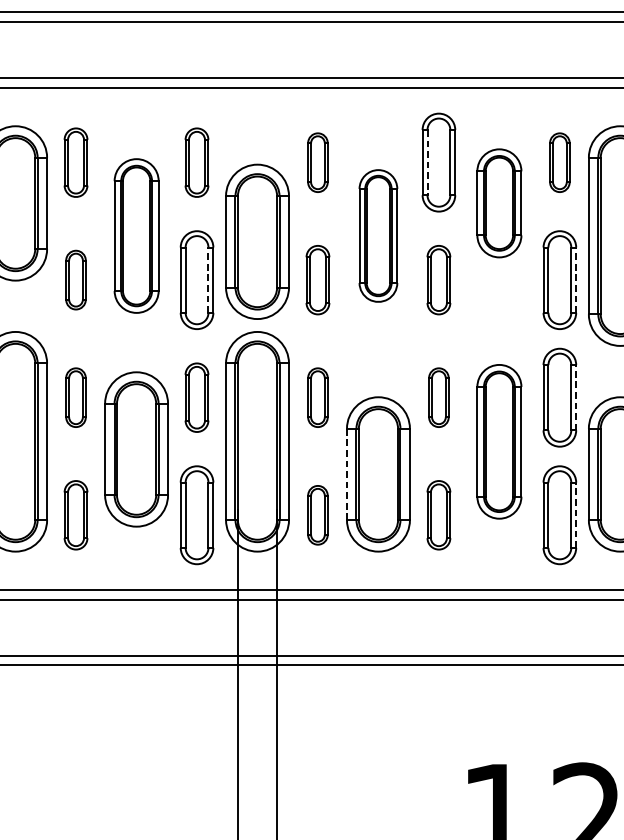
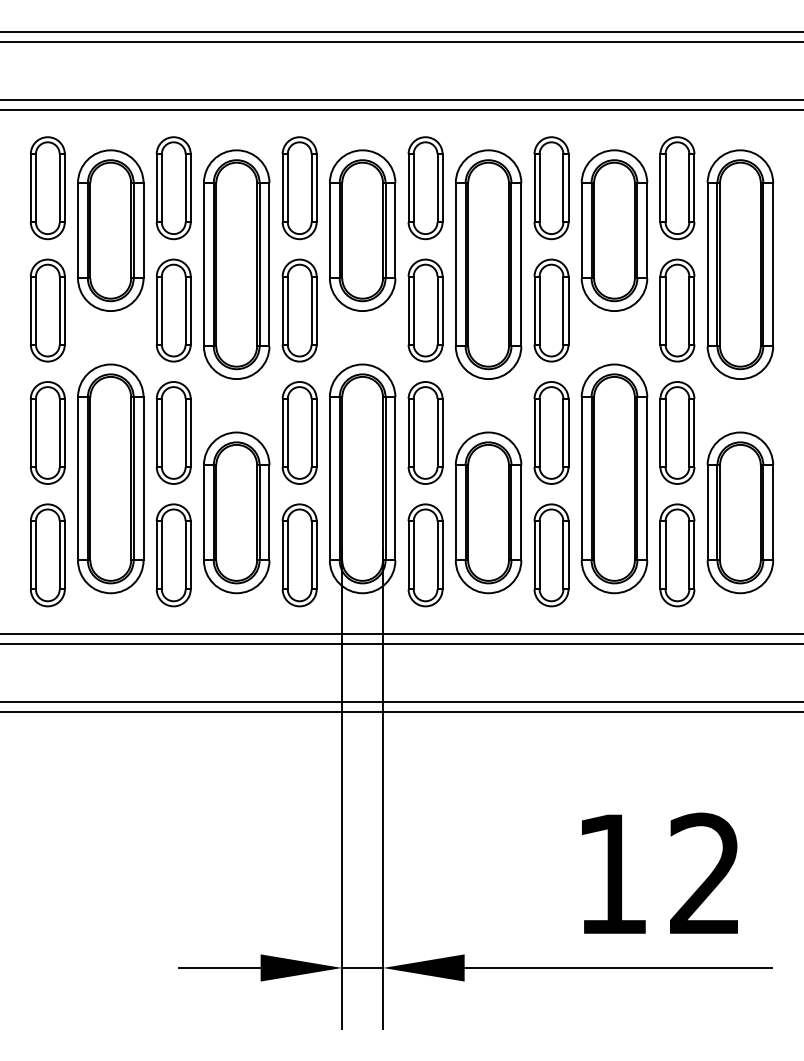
part: (75, 162) -> (173, 188), size x1.43
part: (196, 162) -> (299, 188), size x1.43
part: (317, 162) -> (425, 188), size x1.67
line: (427, 162) -> (539, 188), dashed -> solid
part: (559, 162) -> (677, 188), size x1.67
part: (499, 203) -> (614, 230), size x1.43
part: (136, 235) -> (236, 264), size x1.43
part: (378, 235) -> (488, 264), size x1.67
part: (257, 241) -> (362, 230), moved
part: (75, 280) -> (173, 310), size x1.67
line: (208, 280) -> (311, 310), dashed -> solid
part: (317, 280) -> (425, 310), size x1.43
part: (438, 280) -> (551, 310), size x1.43
line: (576, 280) -> (694, 310), dashed -> solid
part: (75, 397) -> (173, 432), size x1.67
part: (196, 397) -> (299, 432), size x1.43
part: (317, 397) -> (425, 432), size x1.67
part: (438, 397) -> (551, 432), size x1.67
line: (576, 397) -> (694, 432), dashed -> solid
part: (499, 441) -> (614, 478), size x1.43
part: (136, 449) -> (236, 512), moved
line: (346, 474) -> (455, 512), dashed -> solid
part: (75, 515) -> (173, 555), size x1.43
part: (317, 515) -> (425, 555), size x1.67
part: (438, 515) -> (551, 555), size x1.43
line: (576, 515) -> (694, 555), dashed -> solid

